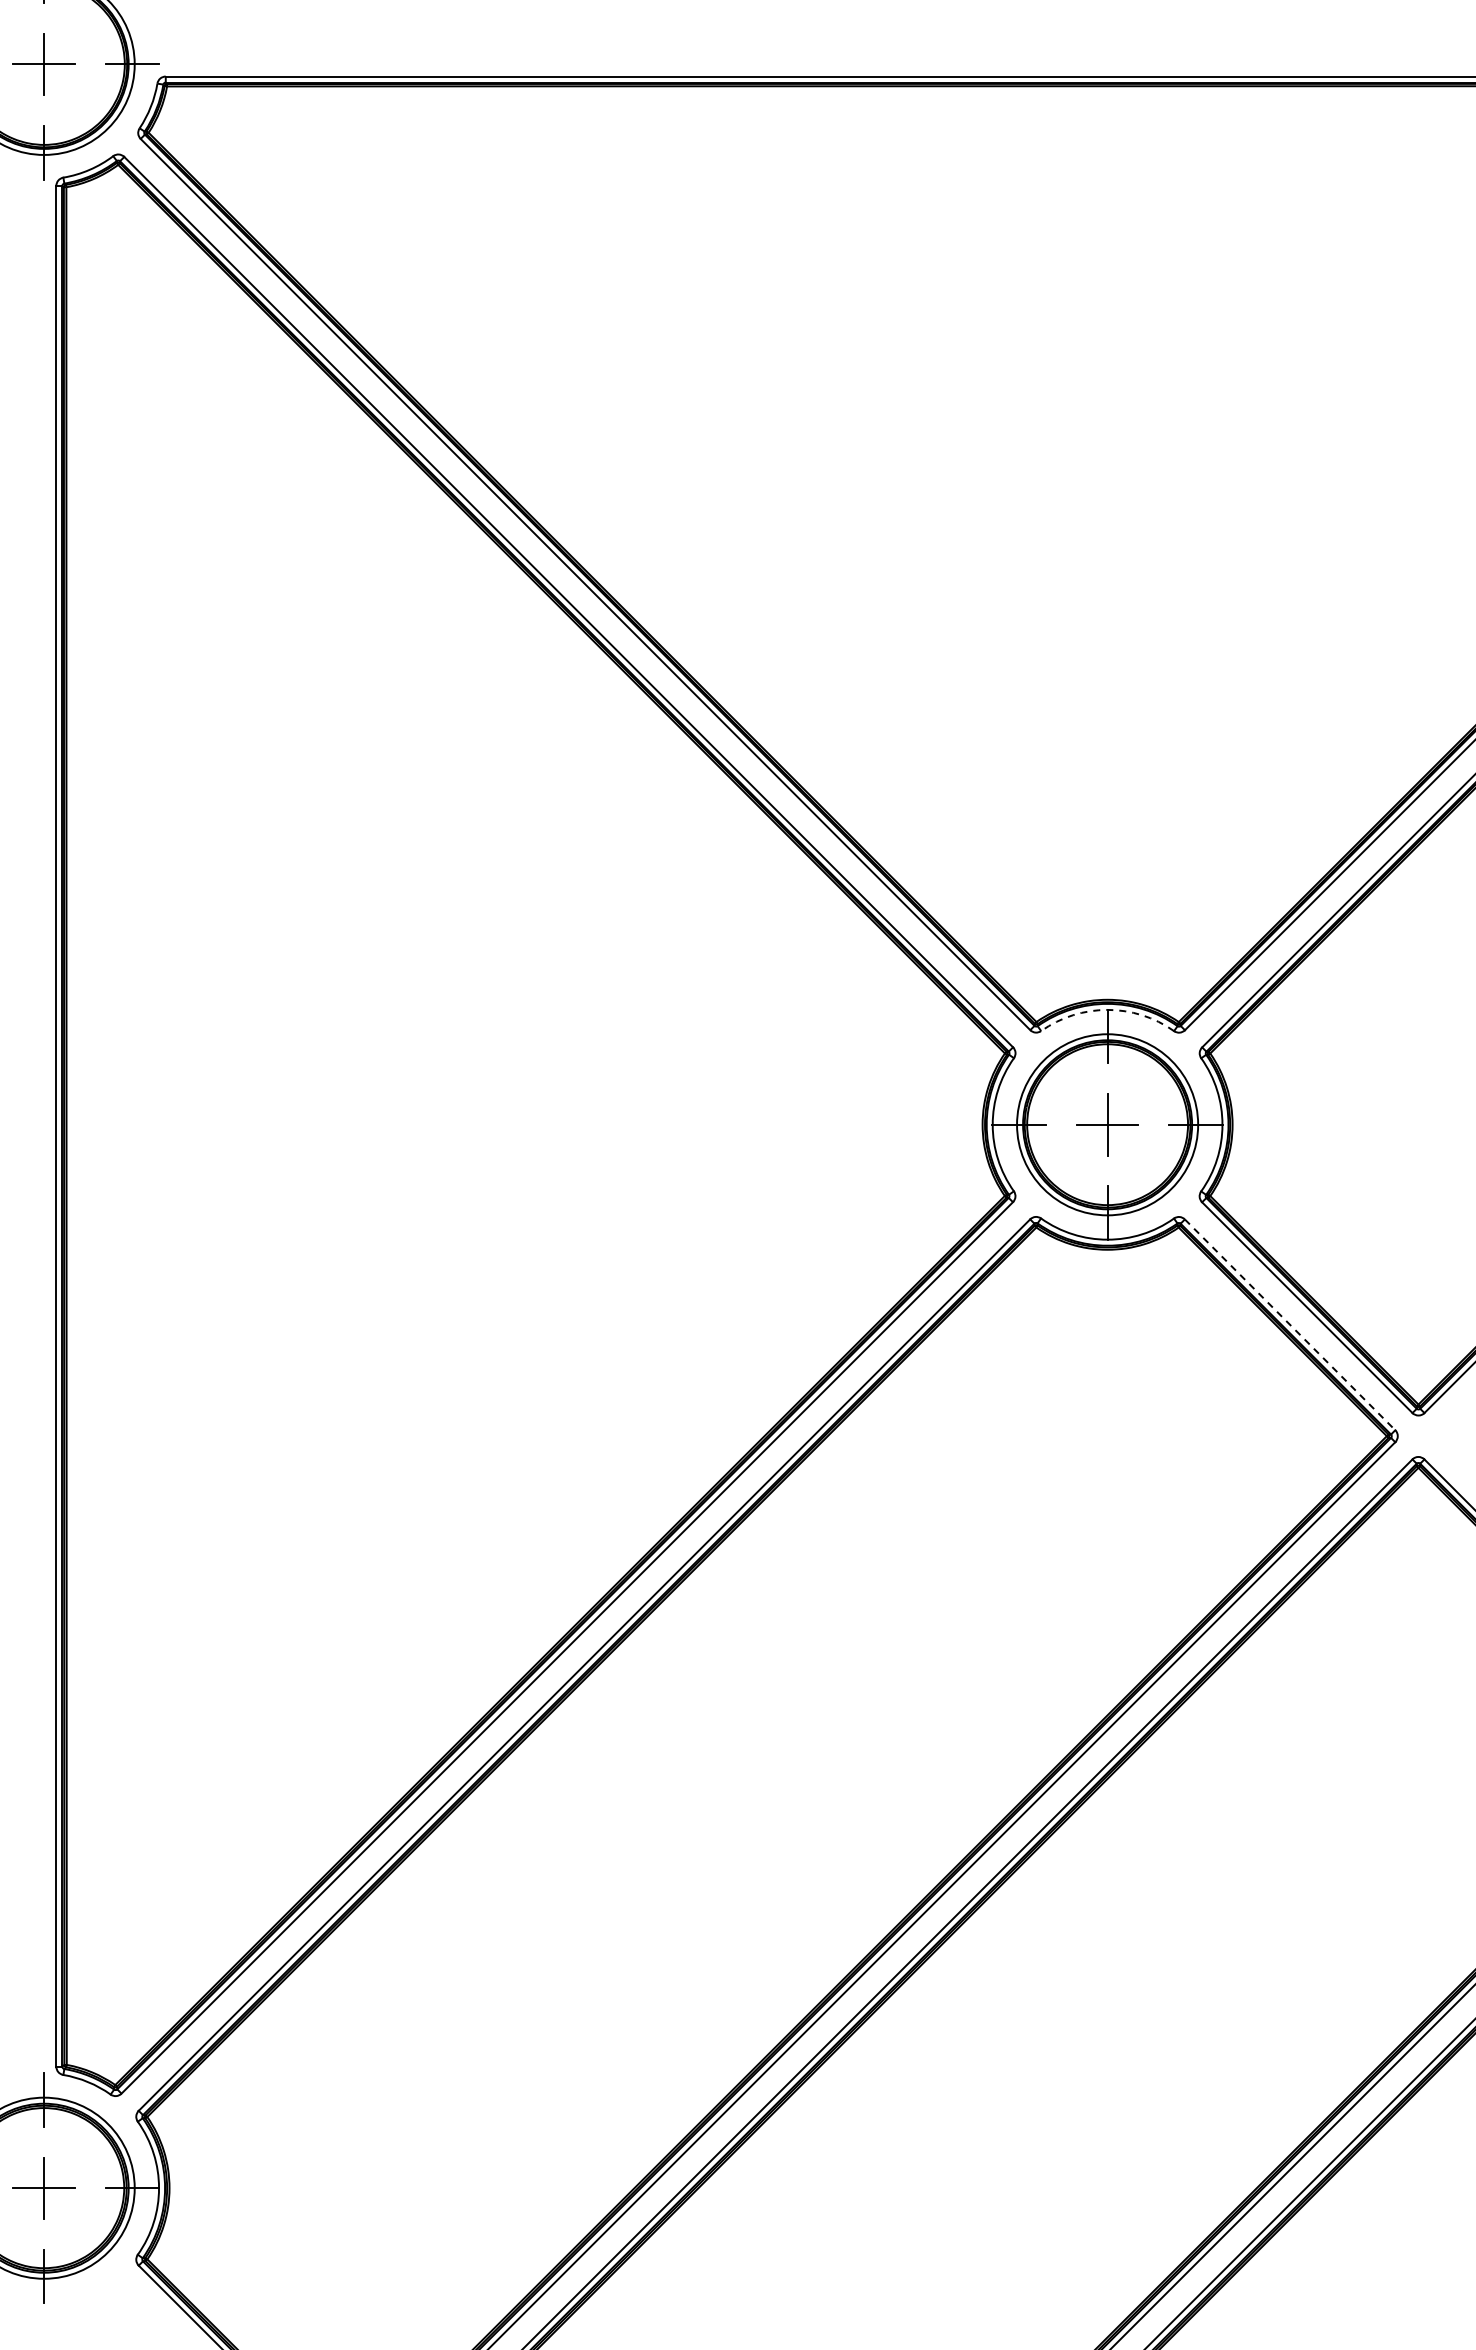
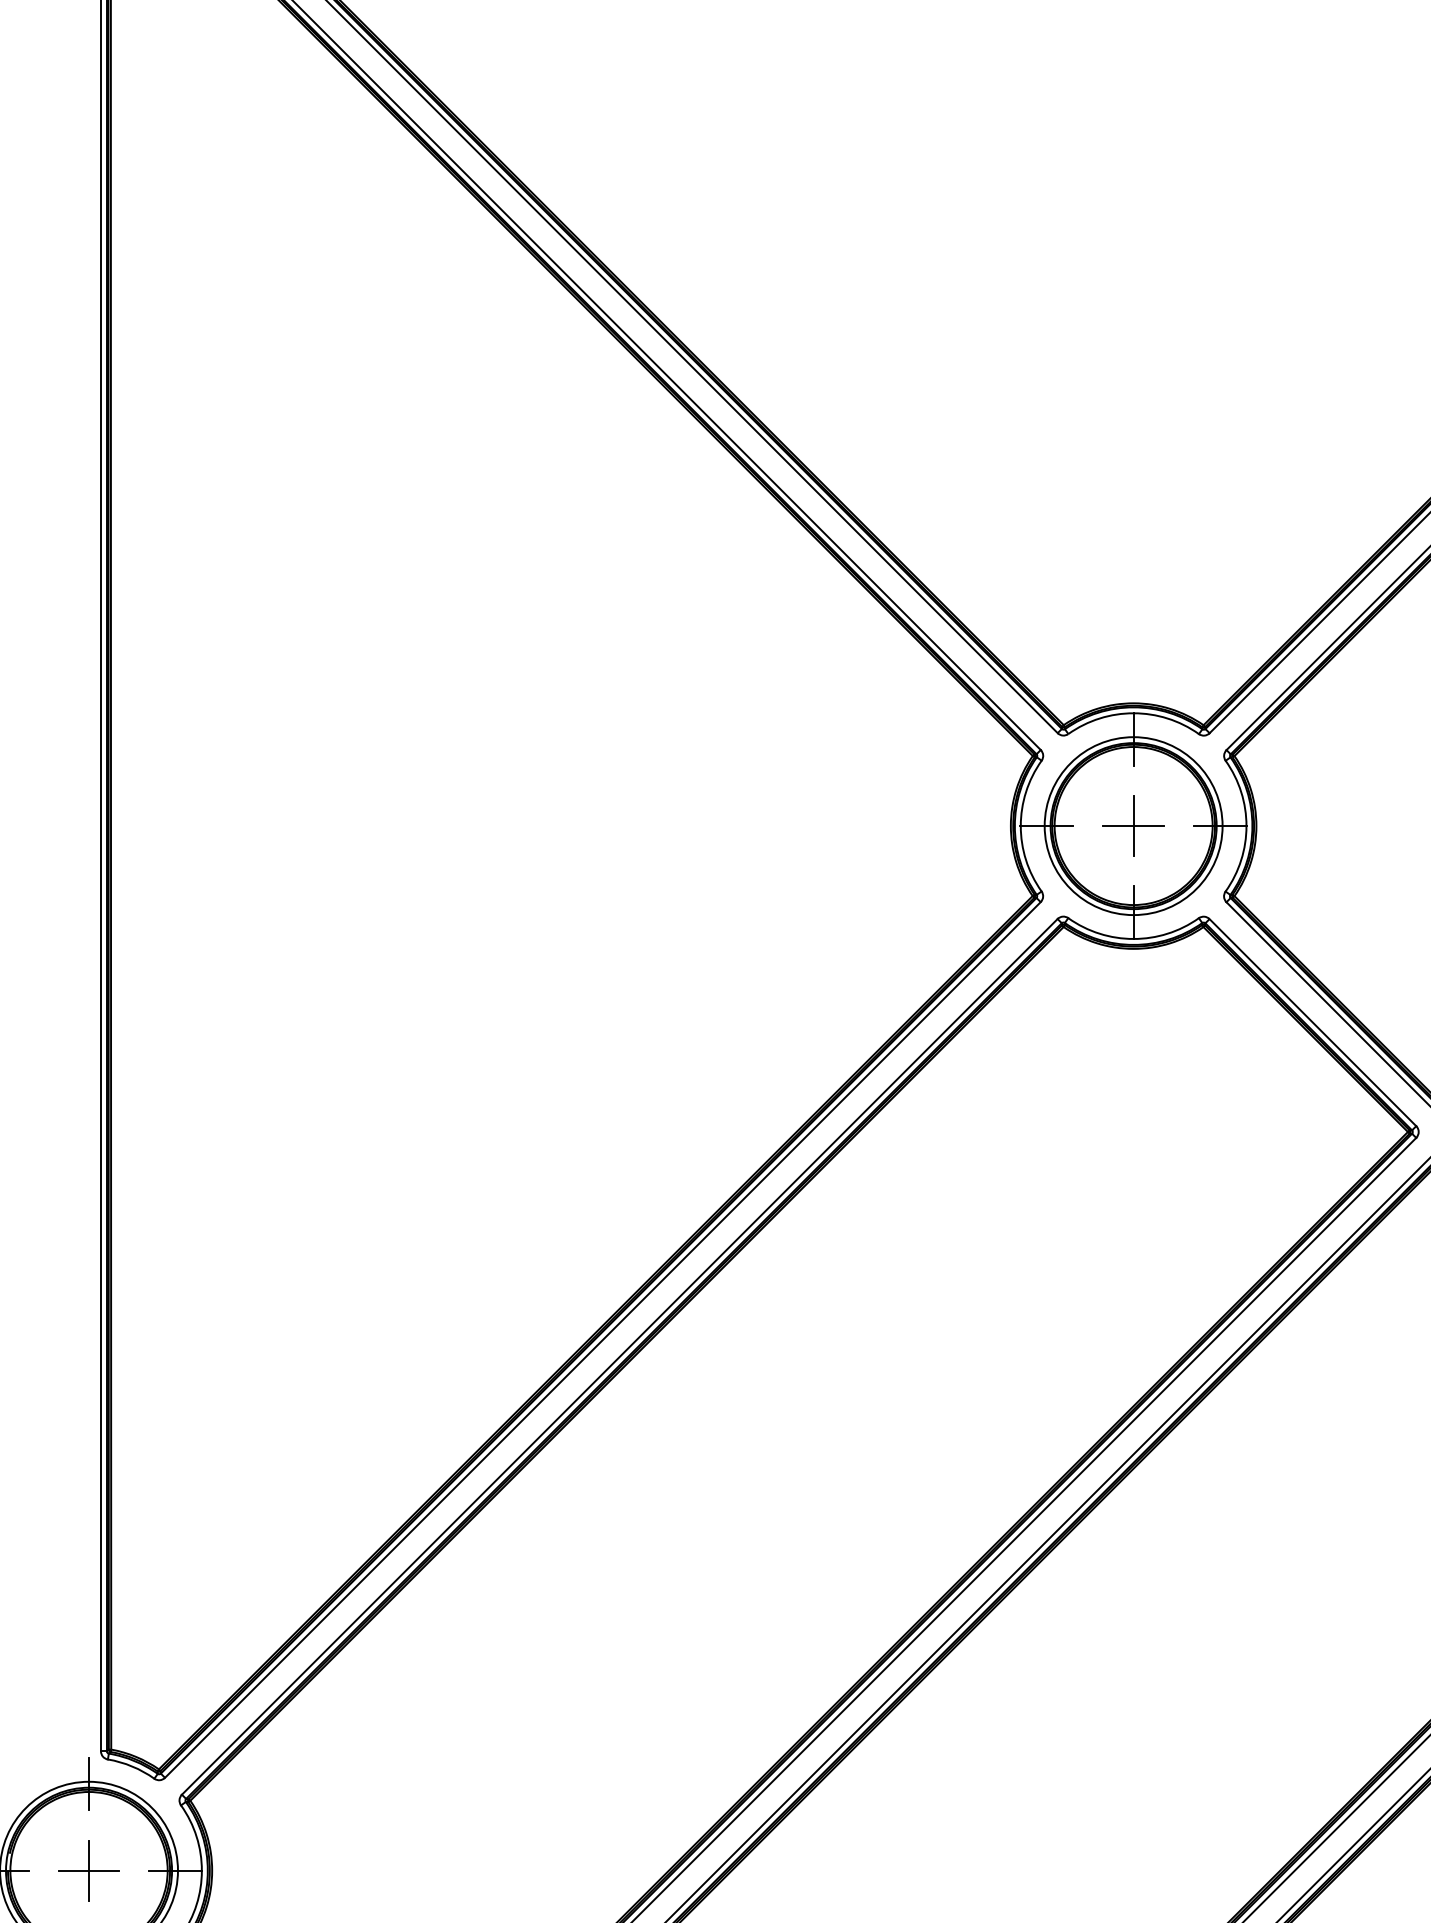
arc: (1107, 1009) -> (1133, 712), dashed -> solid
line: (1290, 1324) -> (1313, 1022), dashed -> solid

